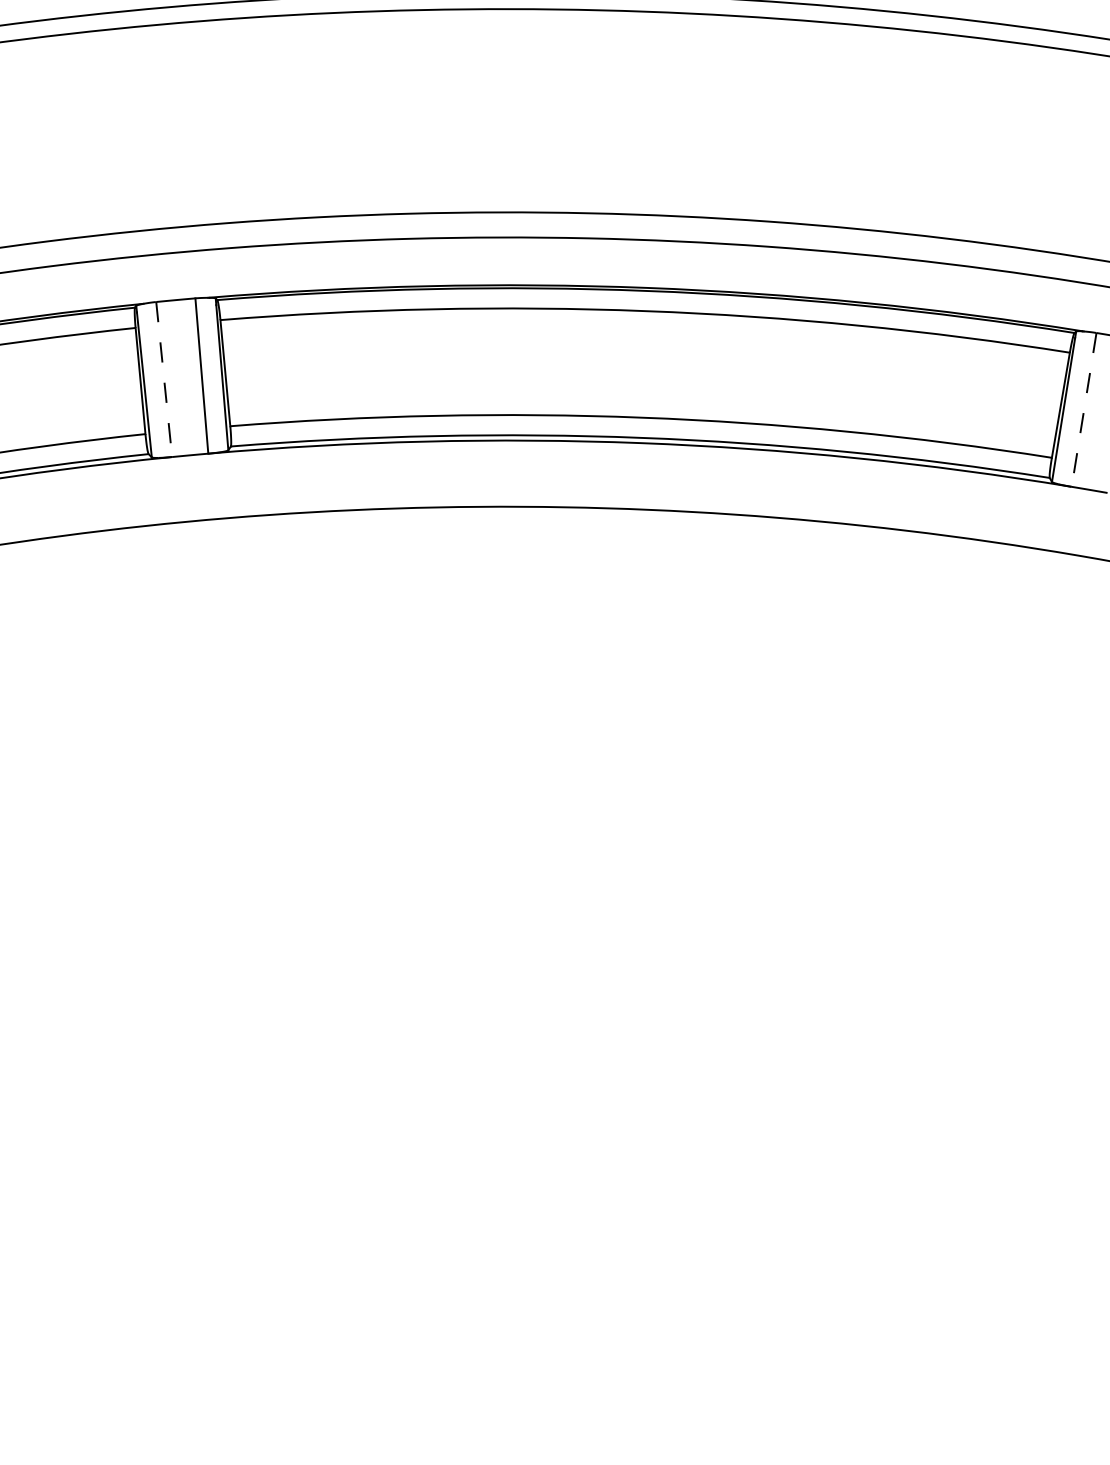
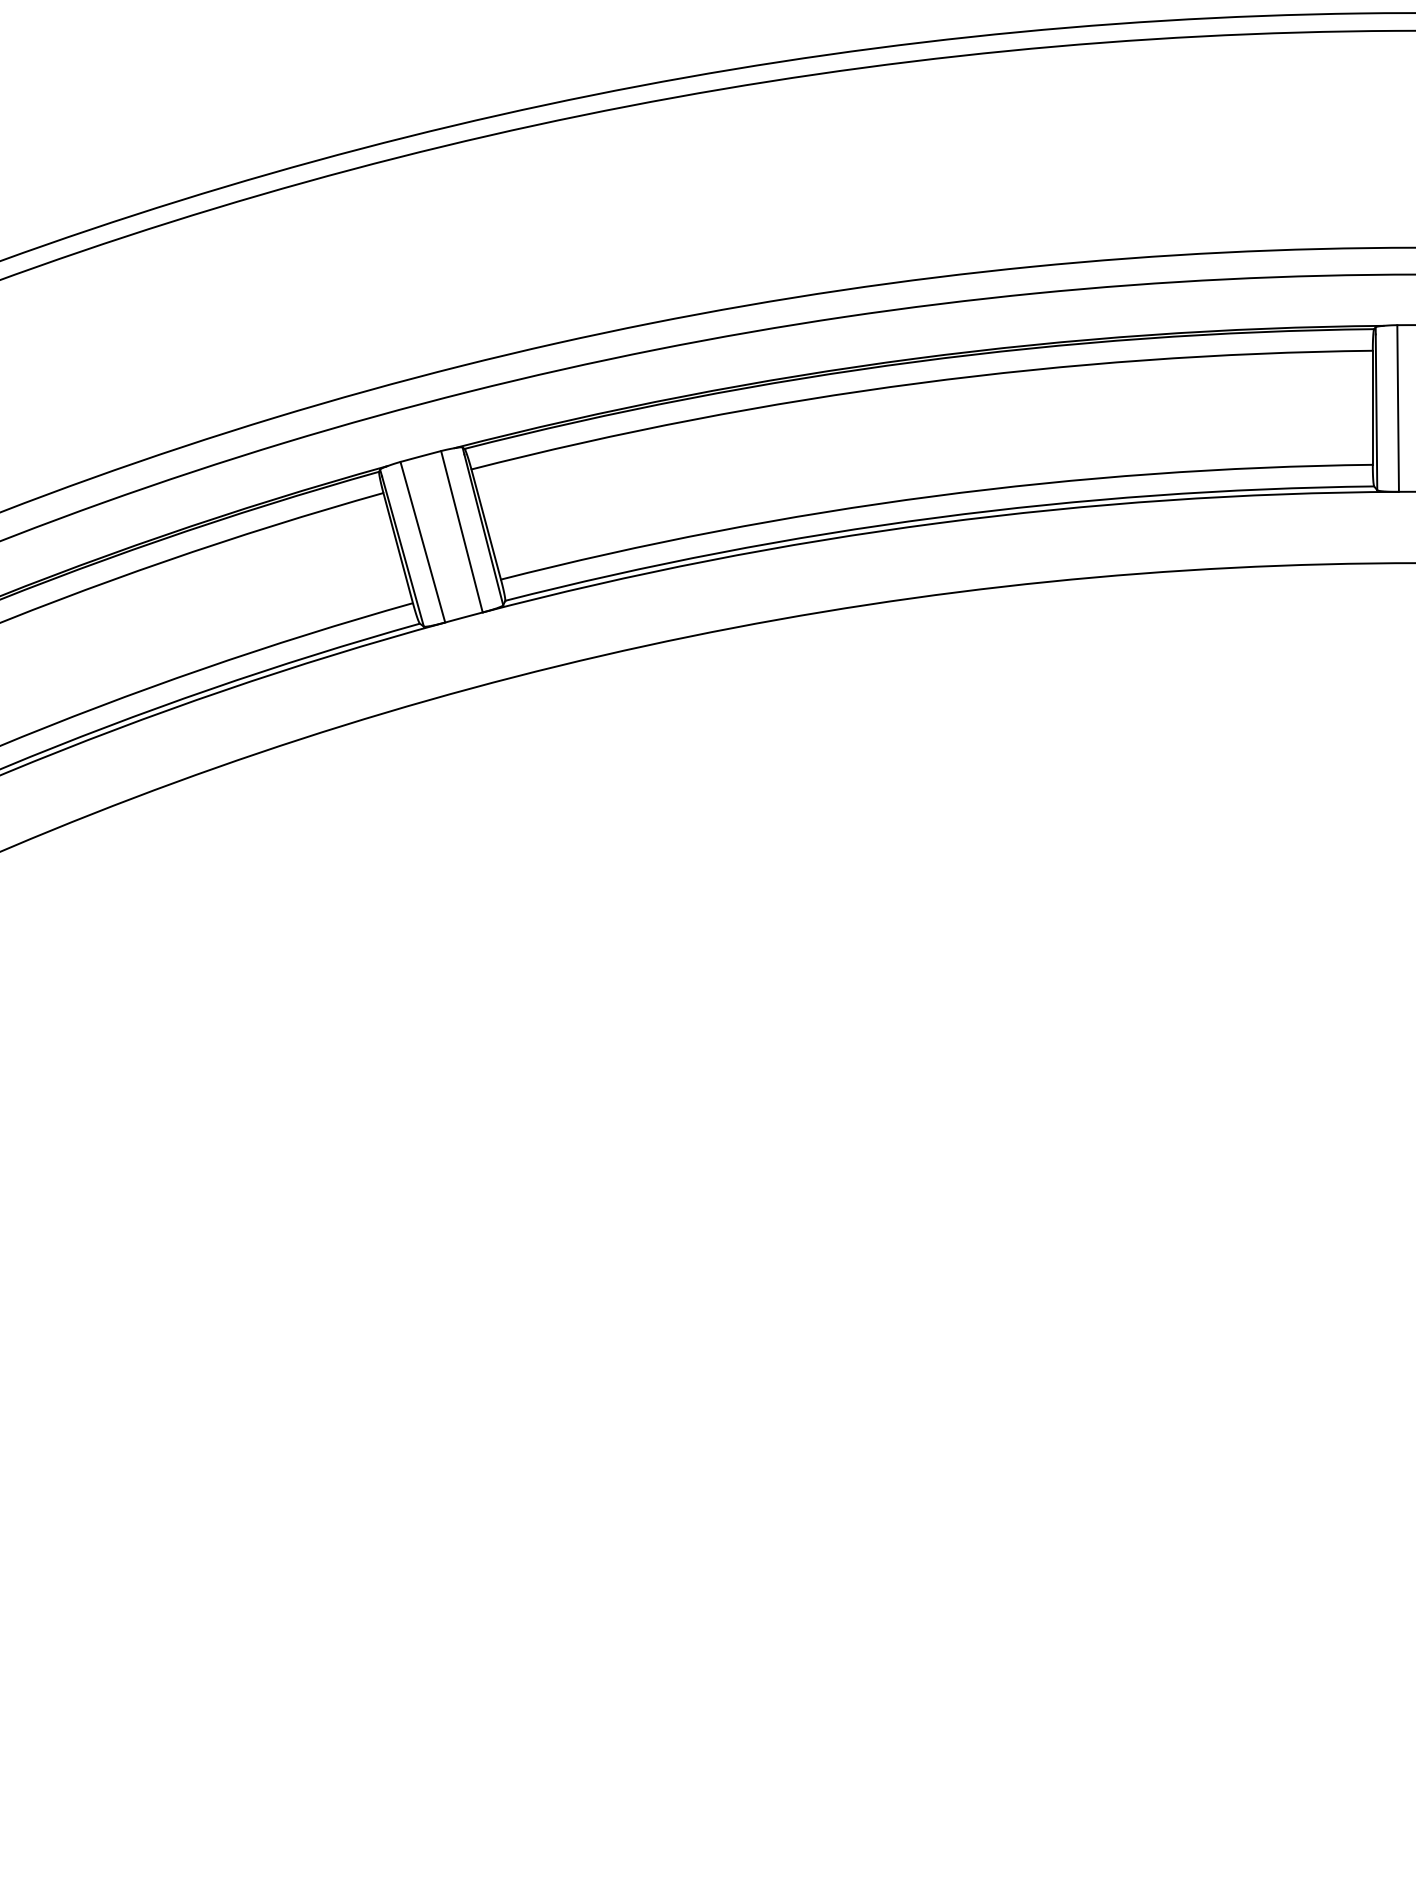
line: (164, 379) -> (423, 542), dashed -> solid
line: (1084, 410) -> (1398, 409), dashed -> solid

